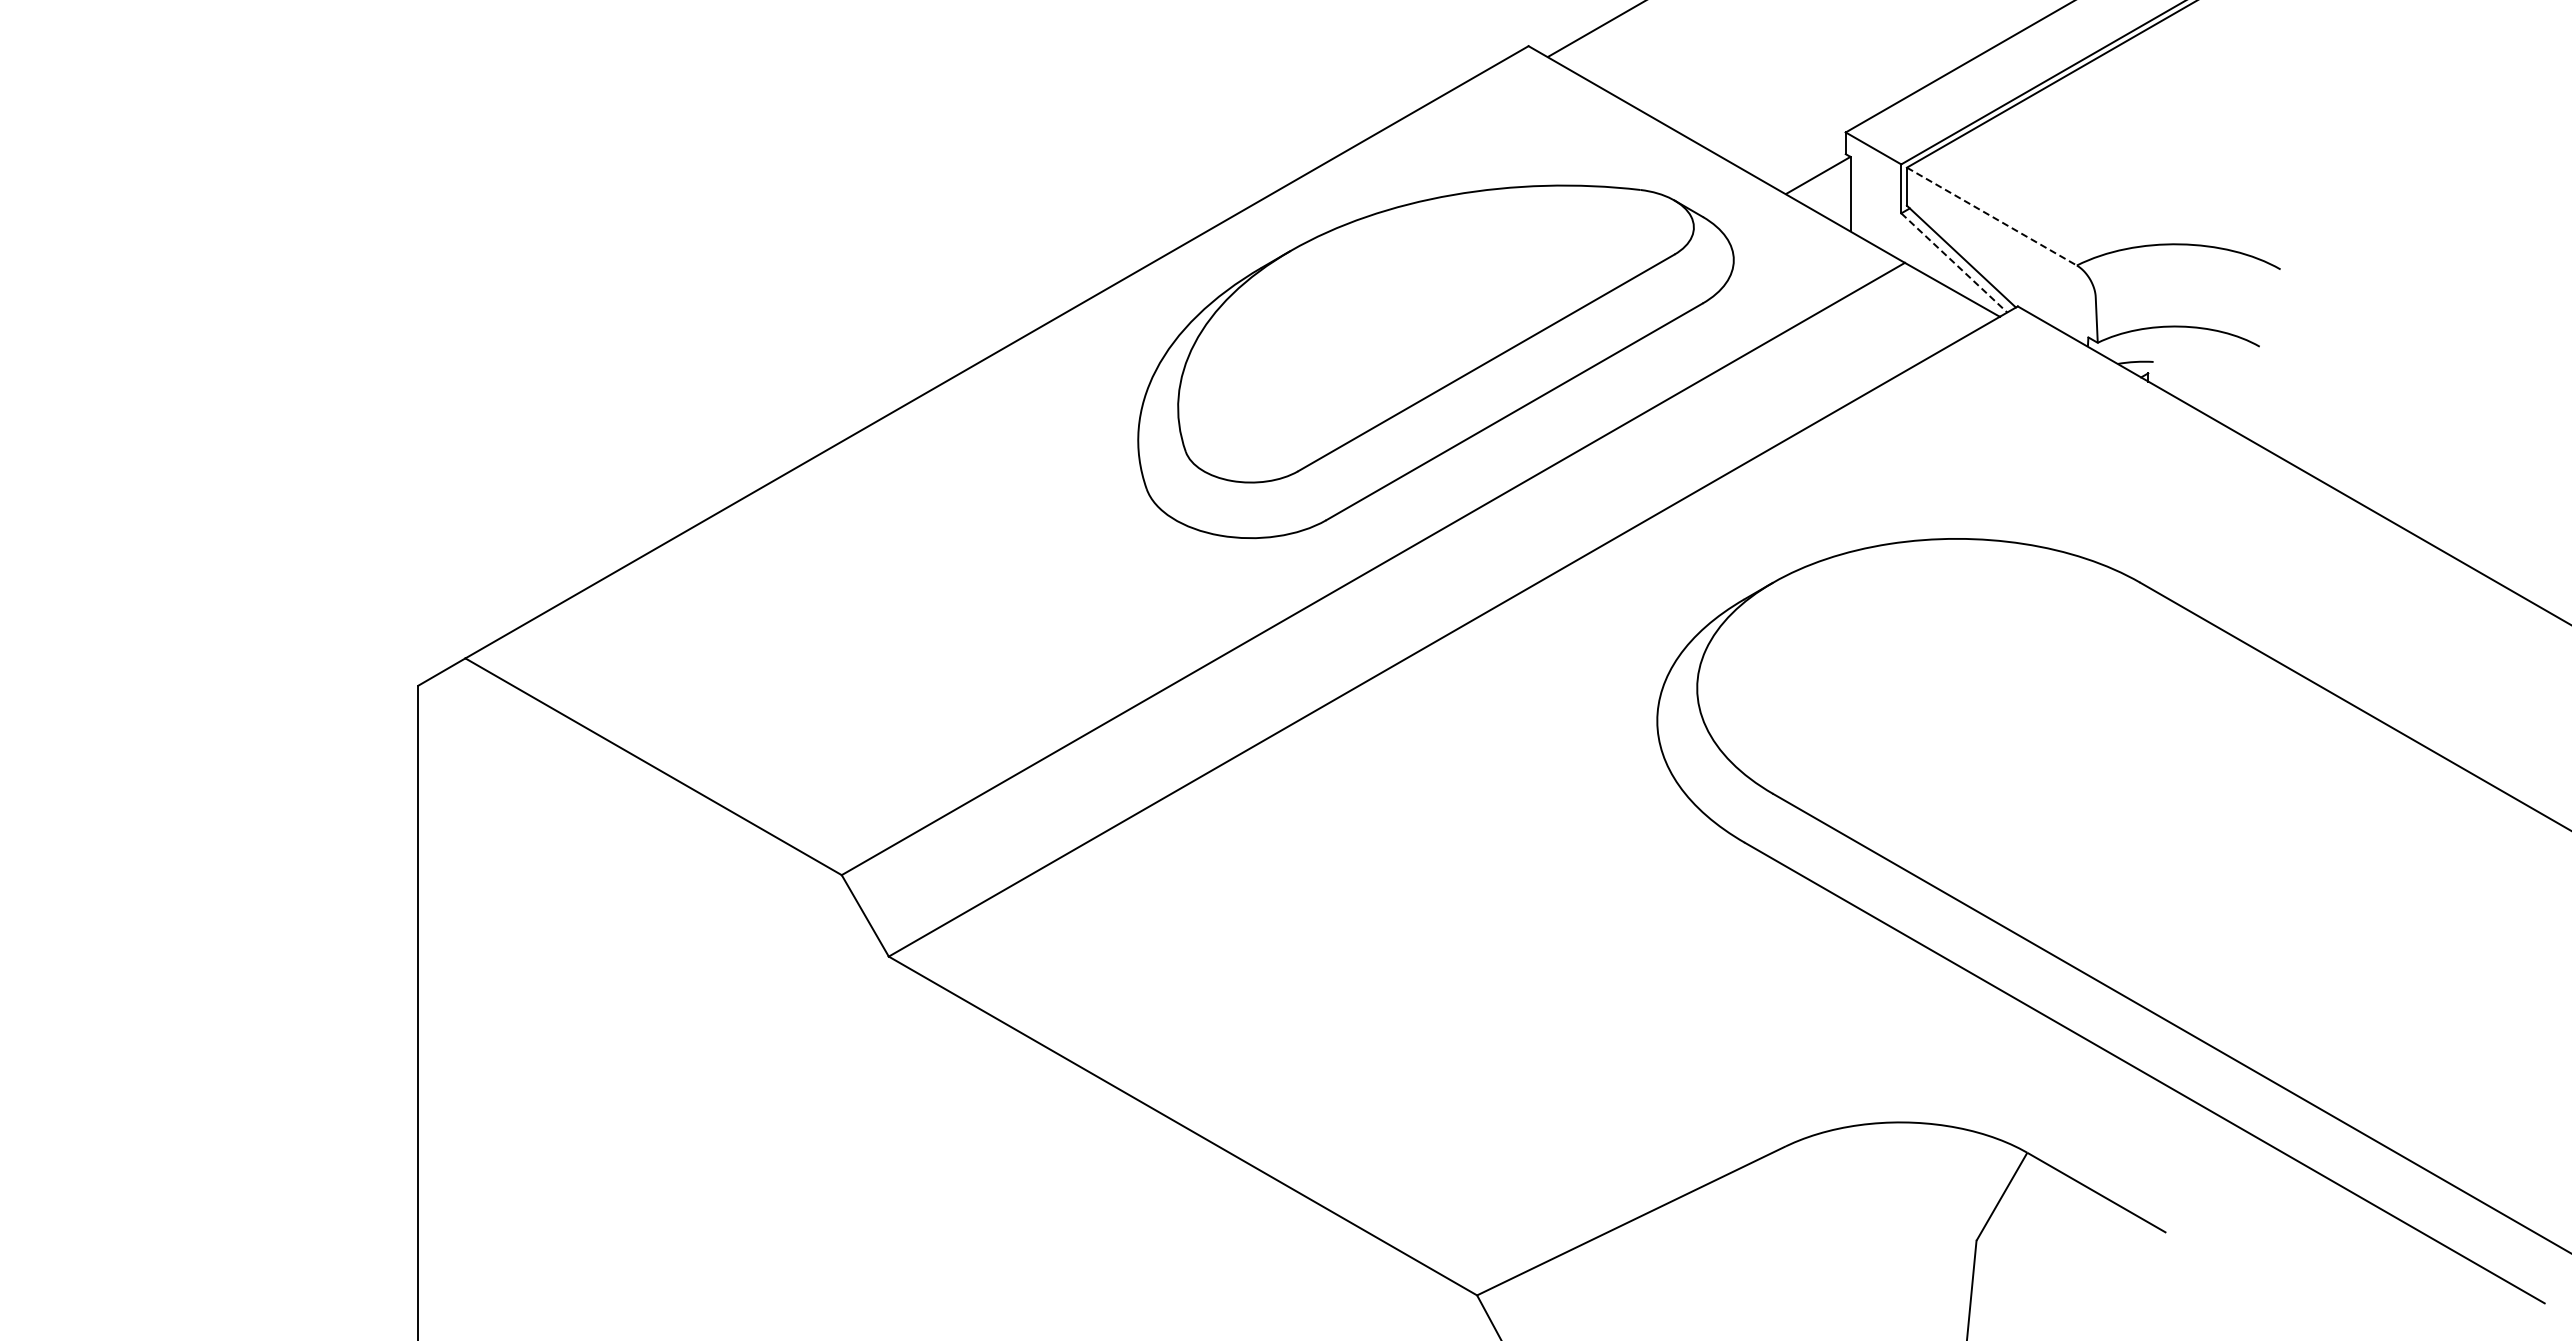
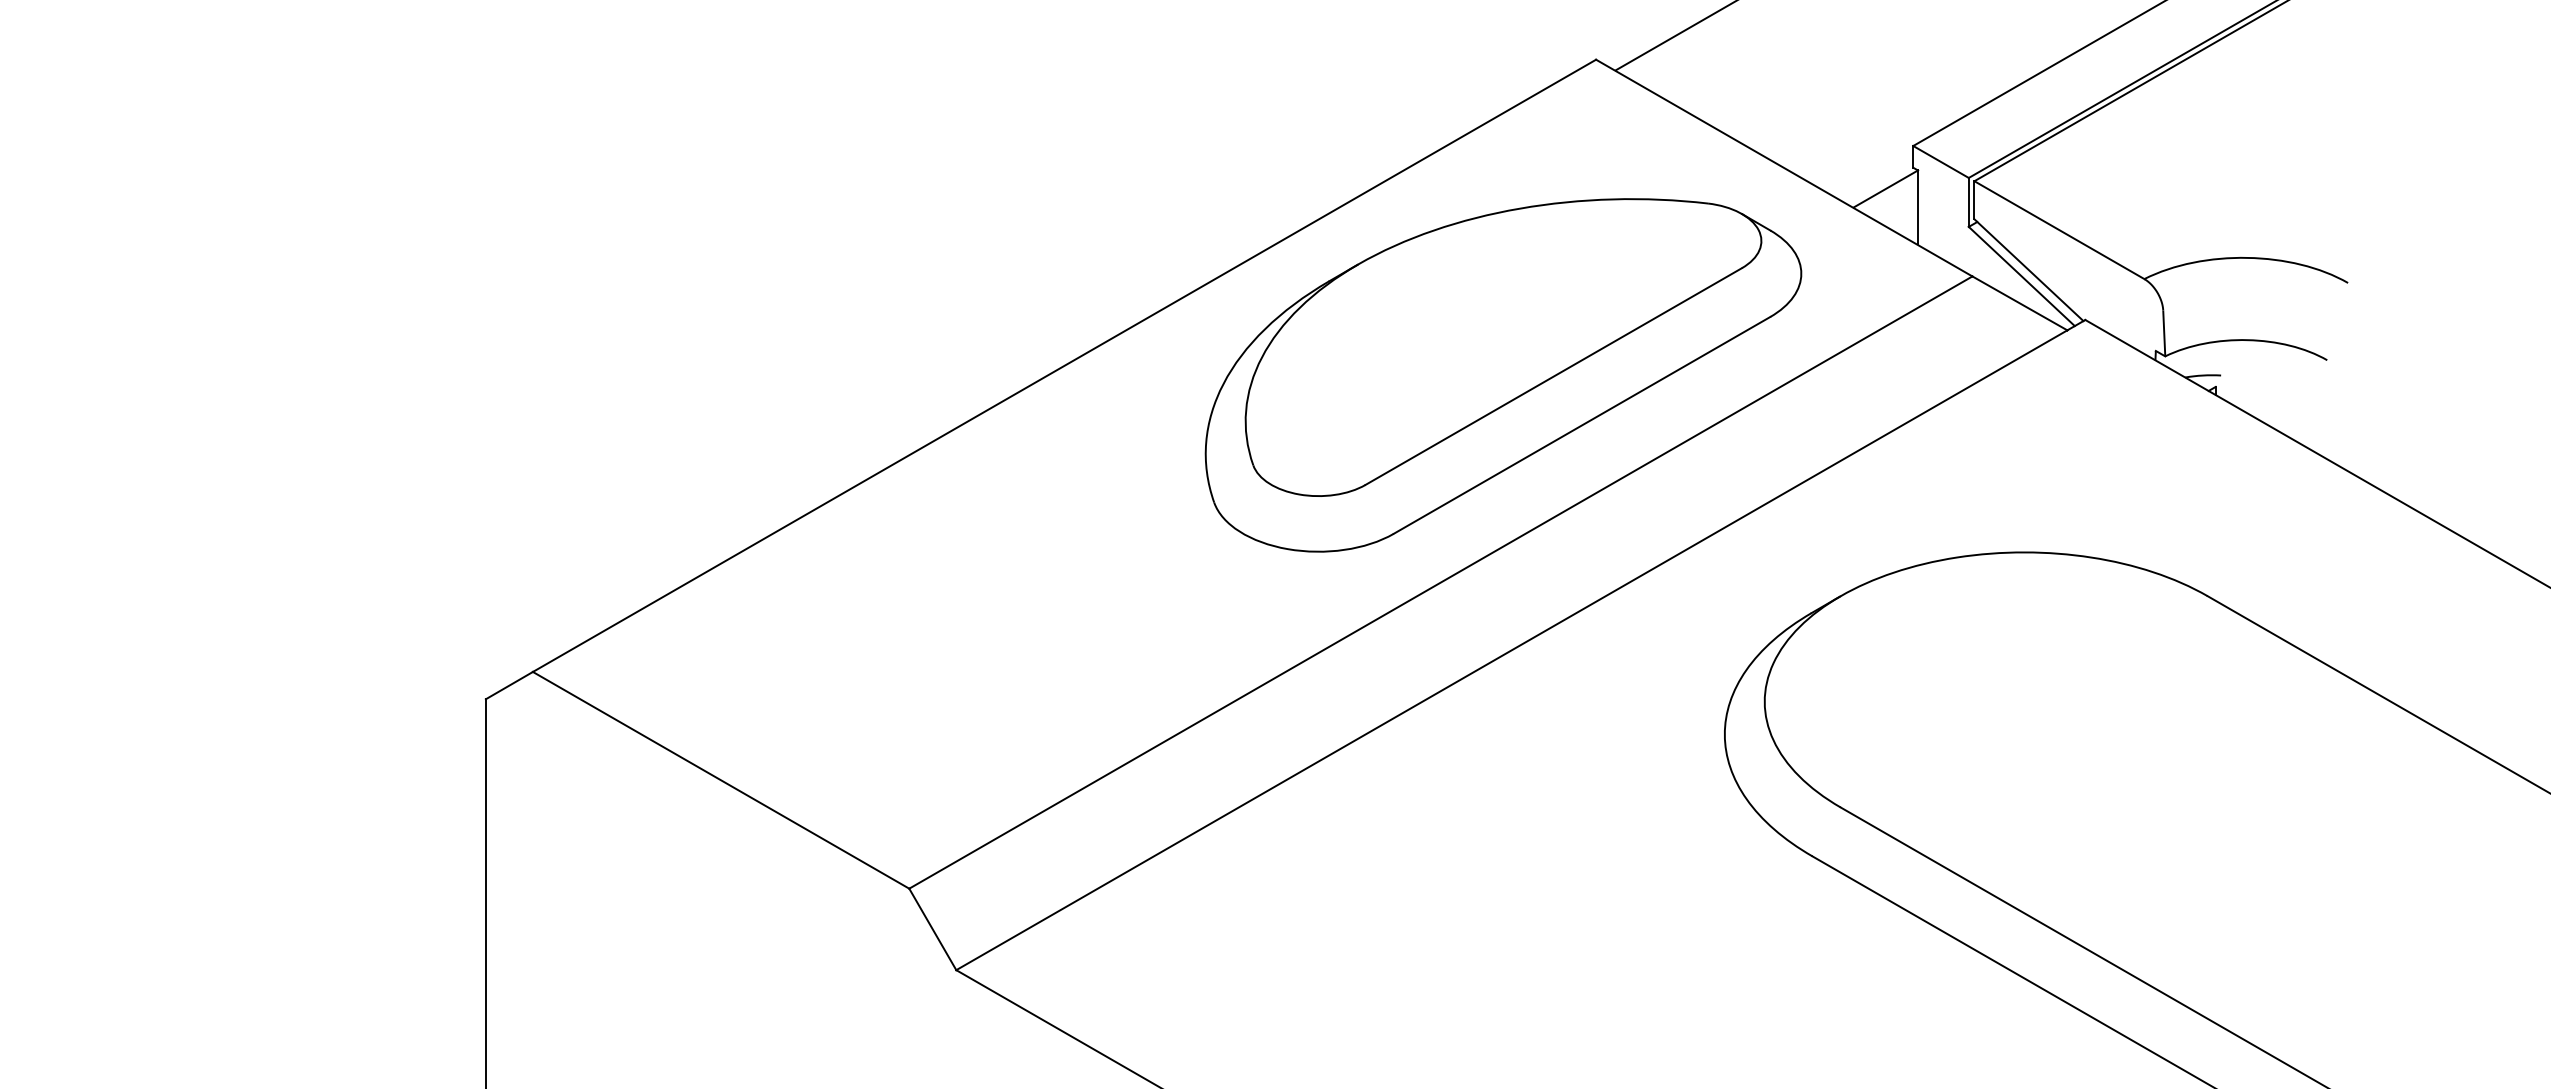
line: (1992, 216) -> (2060, 230), dashed -> solid
line: (1954, 262) -> (2022, 276), dashed -> solid

